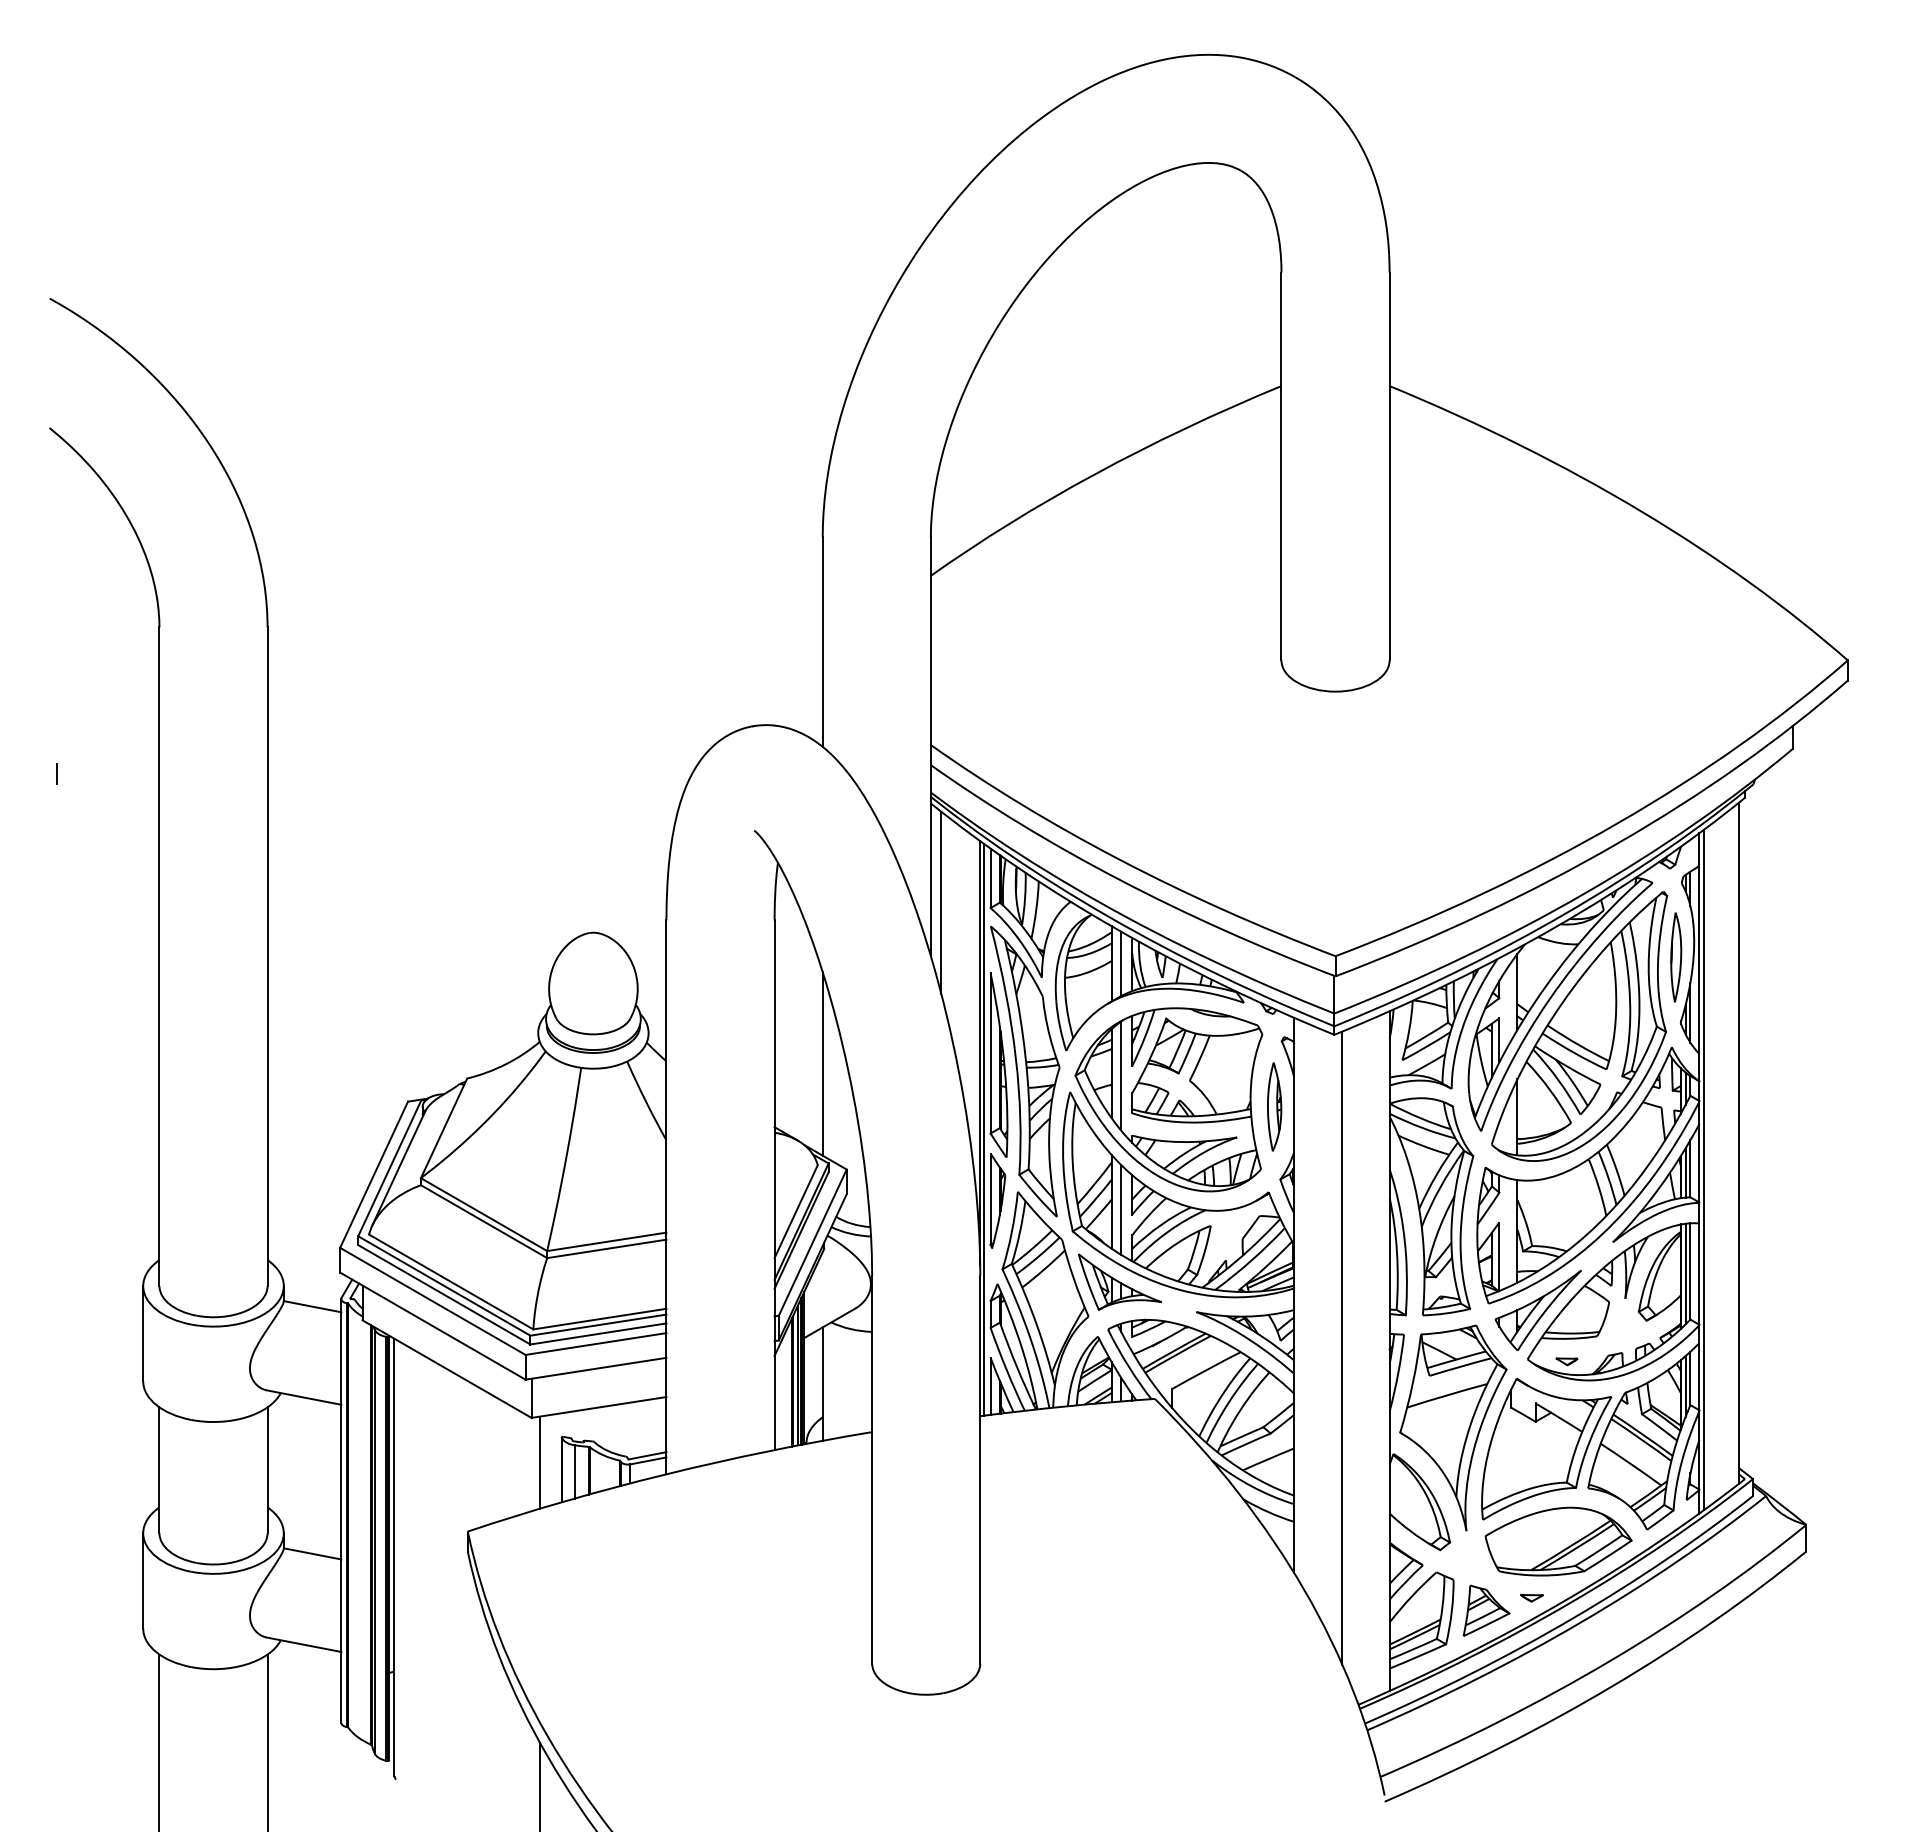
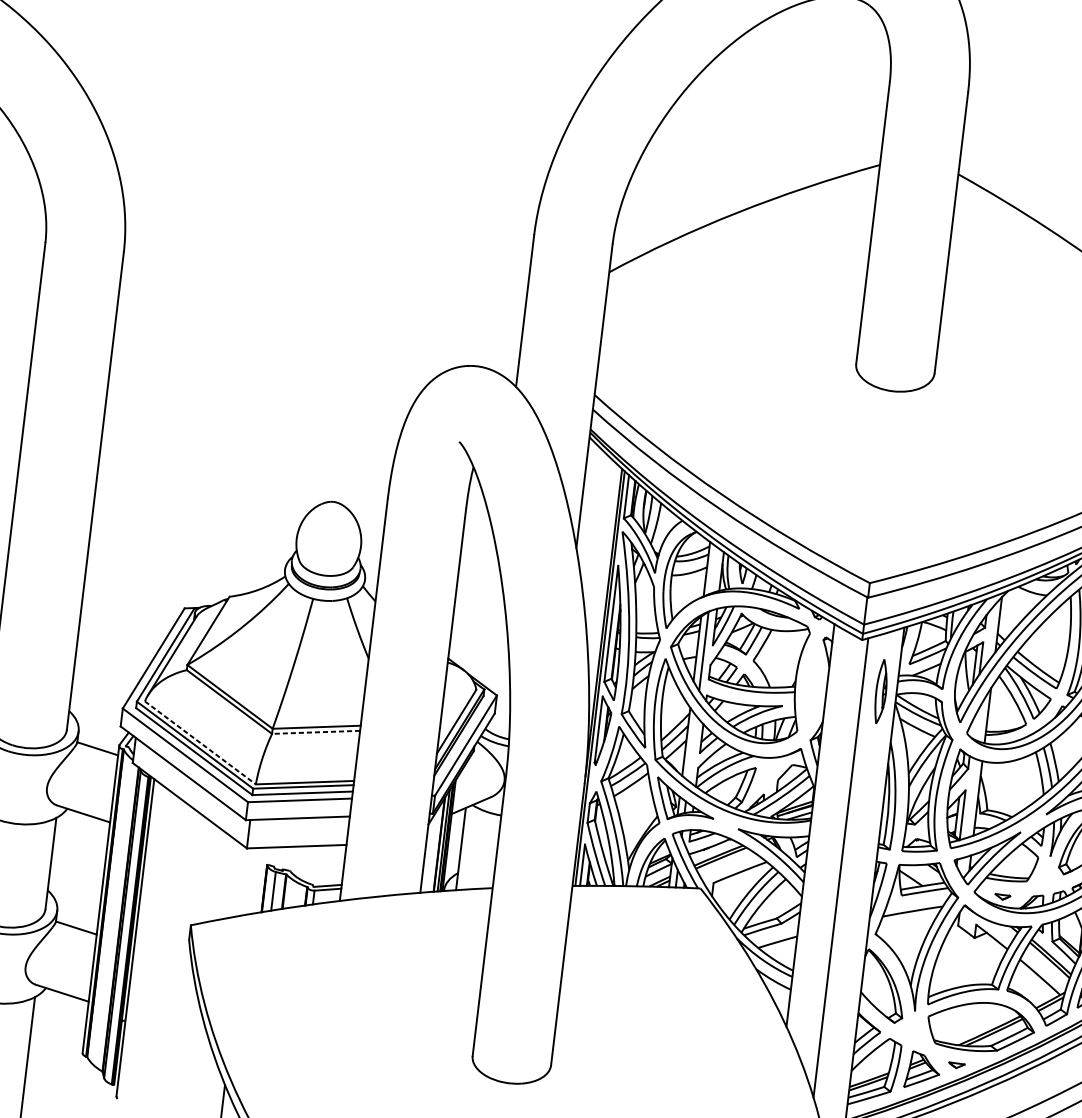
line: (941, 902) -> (588, 510), removed
line: (1120, 963) -> (713, 569), removed
line: (822, 1063) -> (488, 616), removed
part: (1274, 1106) -> (881, 691), moved
line: (1120, 1209) -> (692, 748), removed
line: (606, 1248) -> (315, 732), solid -> dashed
line: (451, 1282) -> (200, 743), solid -> dashed
line: (540, 1462) -> (249, 881), removed

